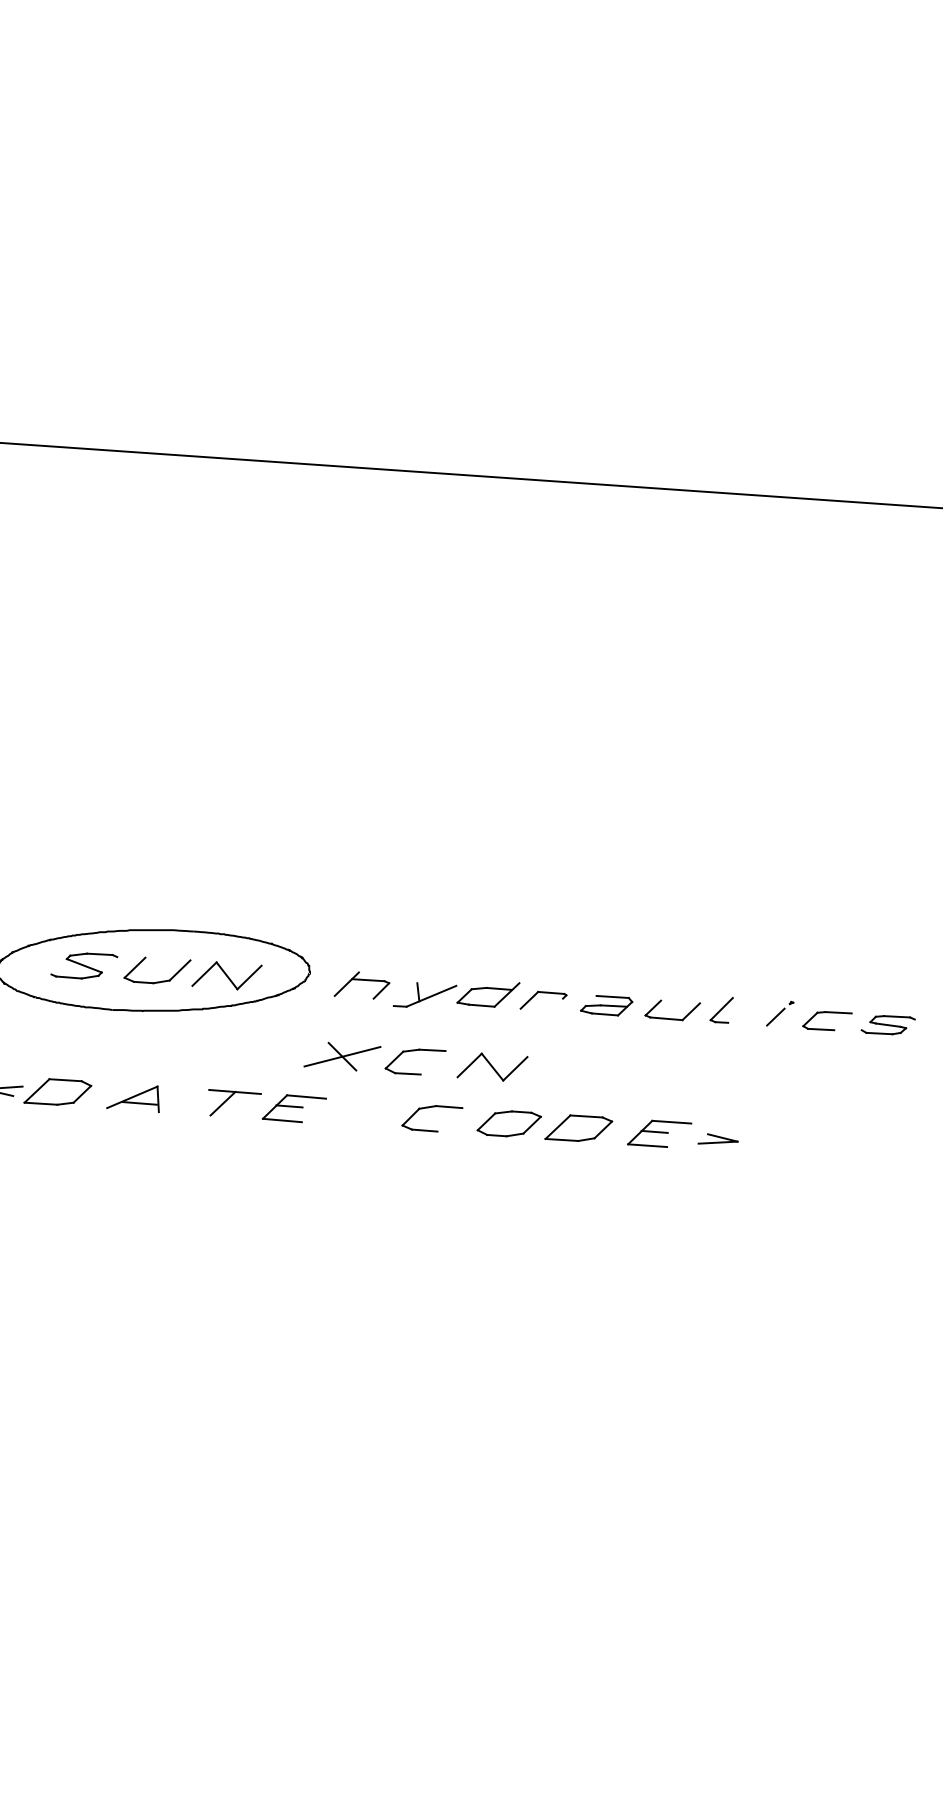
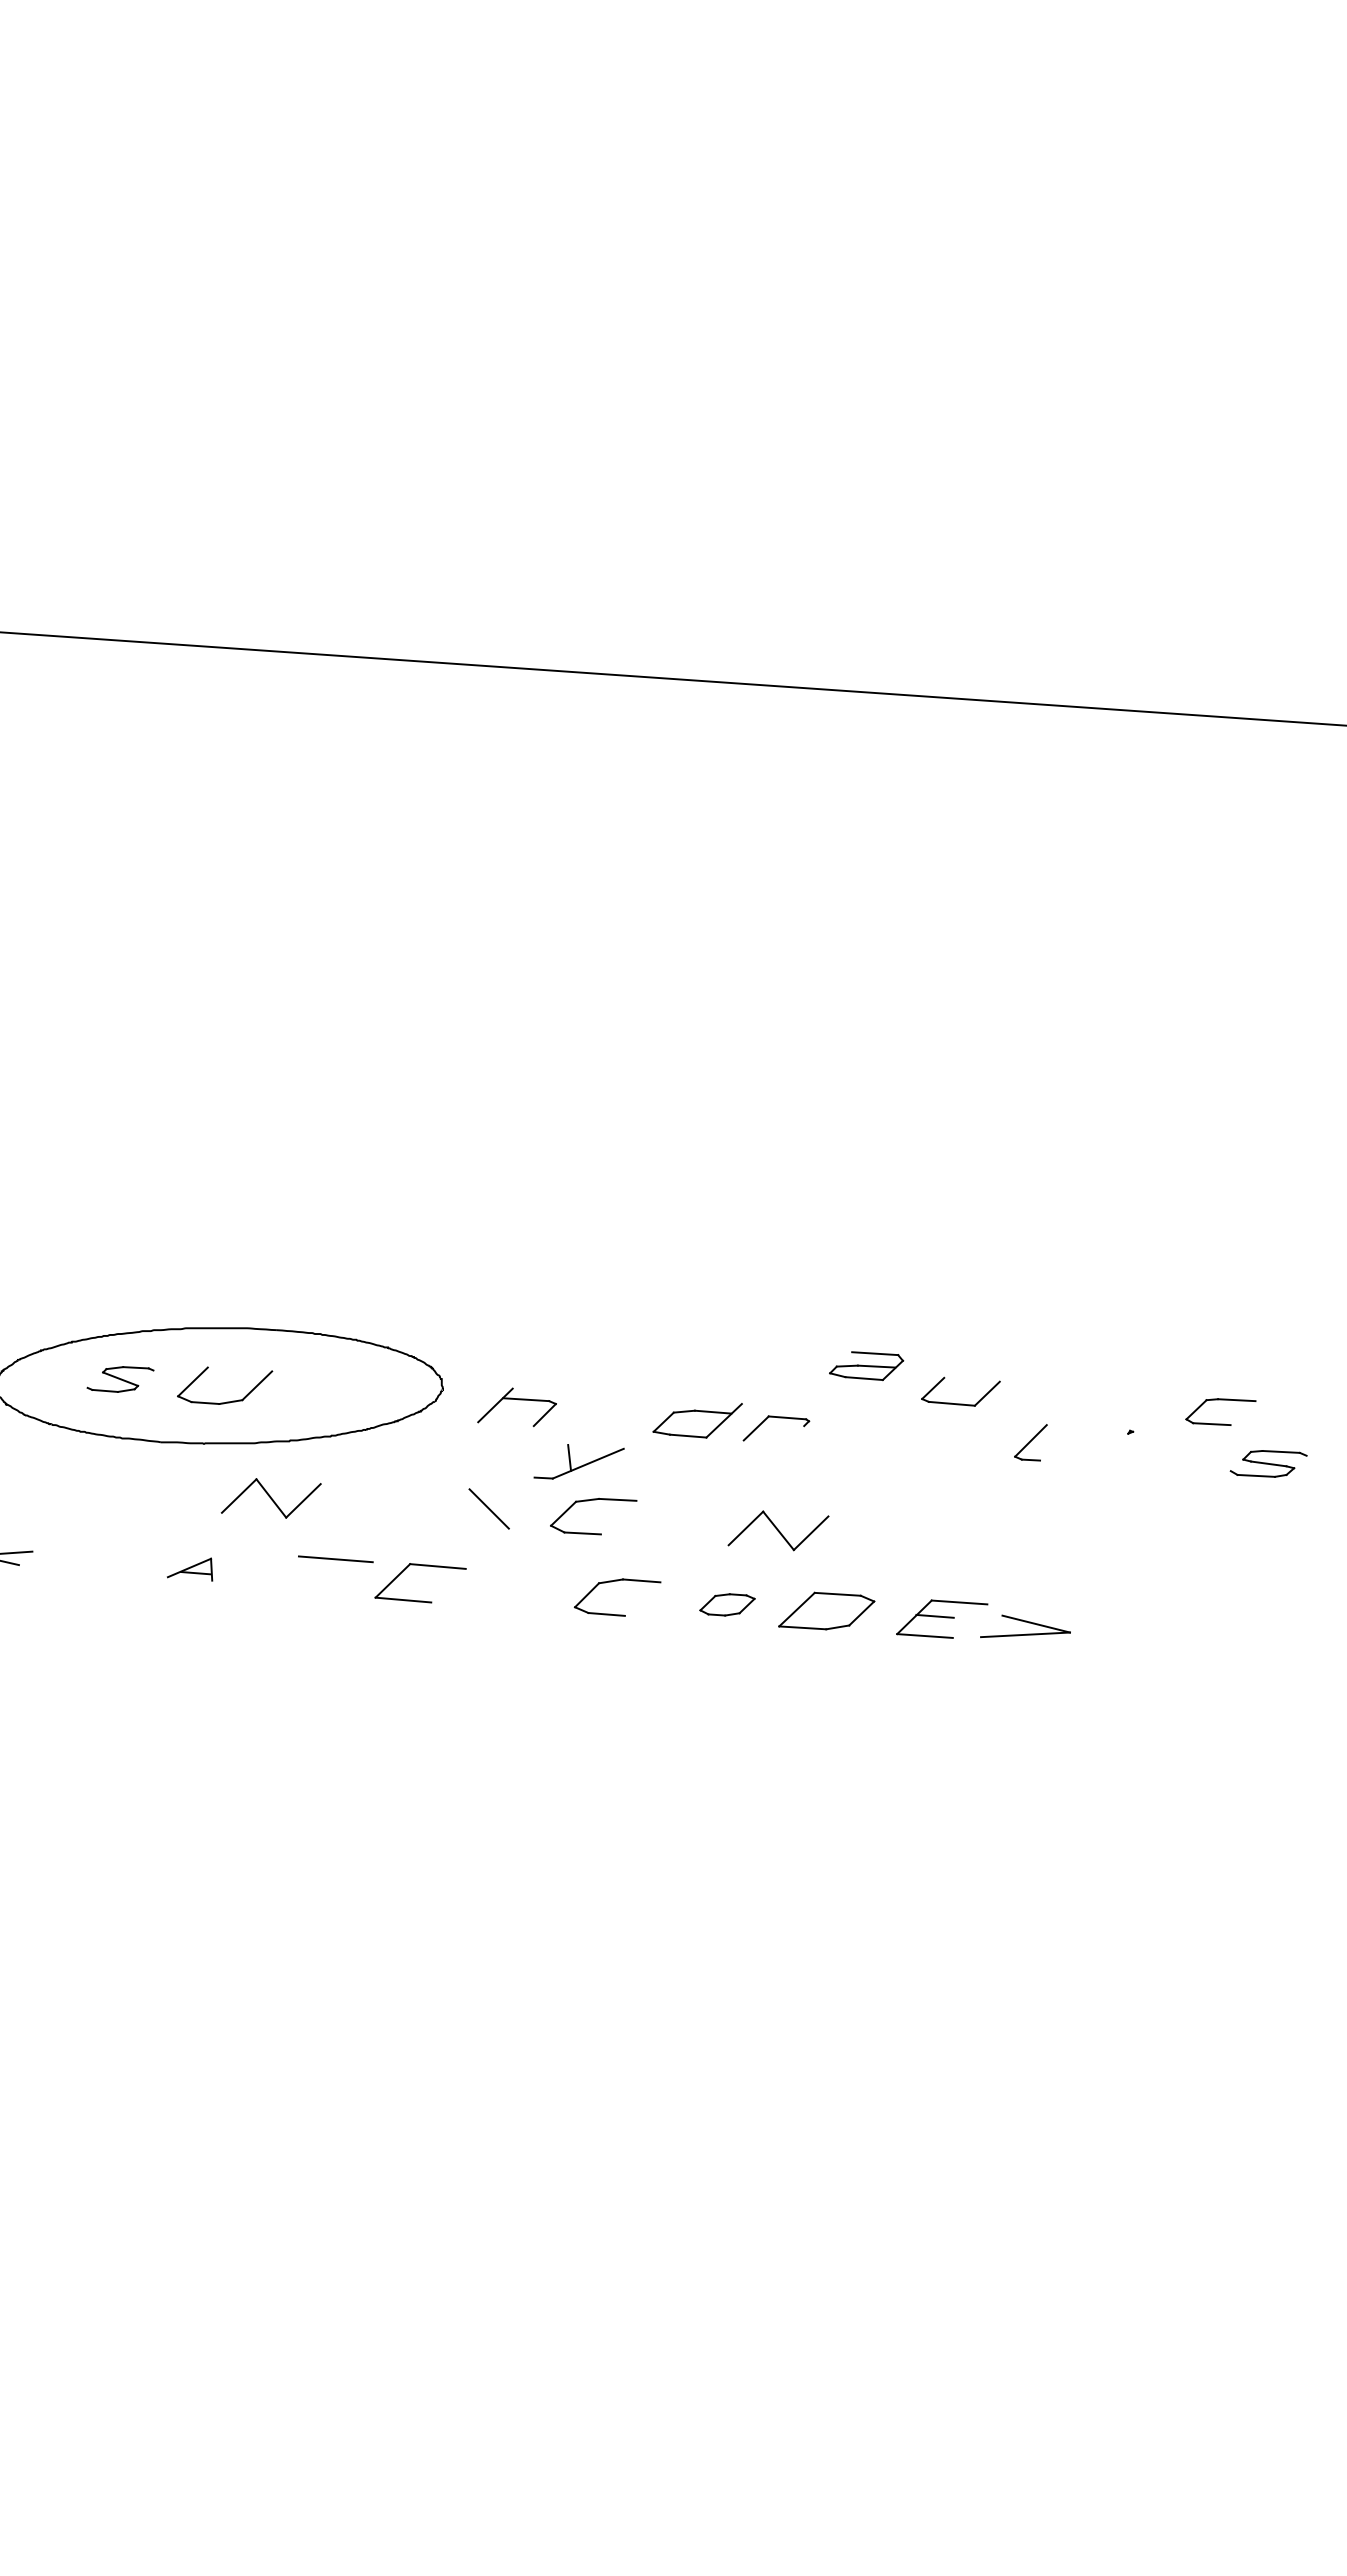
part: (84, 966) -> (120, 1379), size x0.7
part: (226, 975) -> (270, 1498), moved
part: (424, 994) -> (578, 1461), moved
part: (606, 1005) -> (866, 1366), moved
part: (827, 1012) -> (1220, 1400), moved
line: (775, 1017) -> (1107, 1452), removed
part: (672, 1018) -> (960, 1403), moved
line: (342, 1056) -> (489, 1508), removed
part: (492, 1066) -> (778, 1530), moved
part: (57, 1092) -> (82, 1559), removed
part: (132, 1099) -> (189, 1569), size x0.6
line: (222, 1103) -> (318, 1575), removed
line: (289, 1106) -> (413, 1579), removed
part: (509, 1123) -> (727, 1604), size x0.6
part: (717, 1139) -> (1025, 1626), size x1.6

